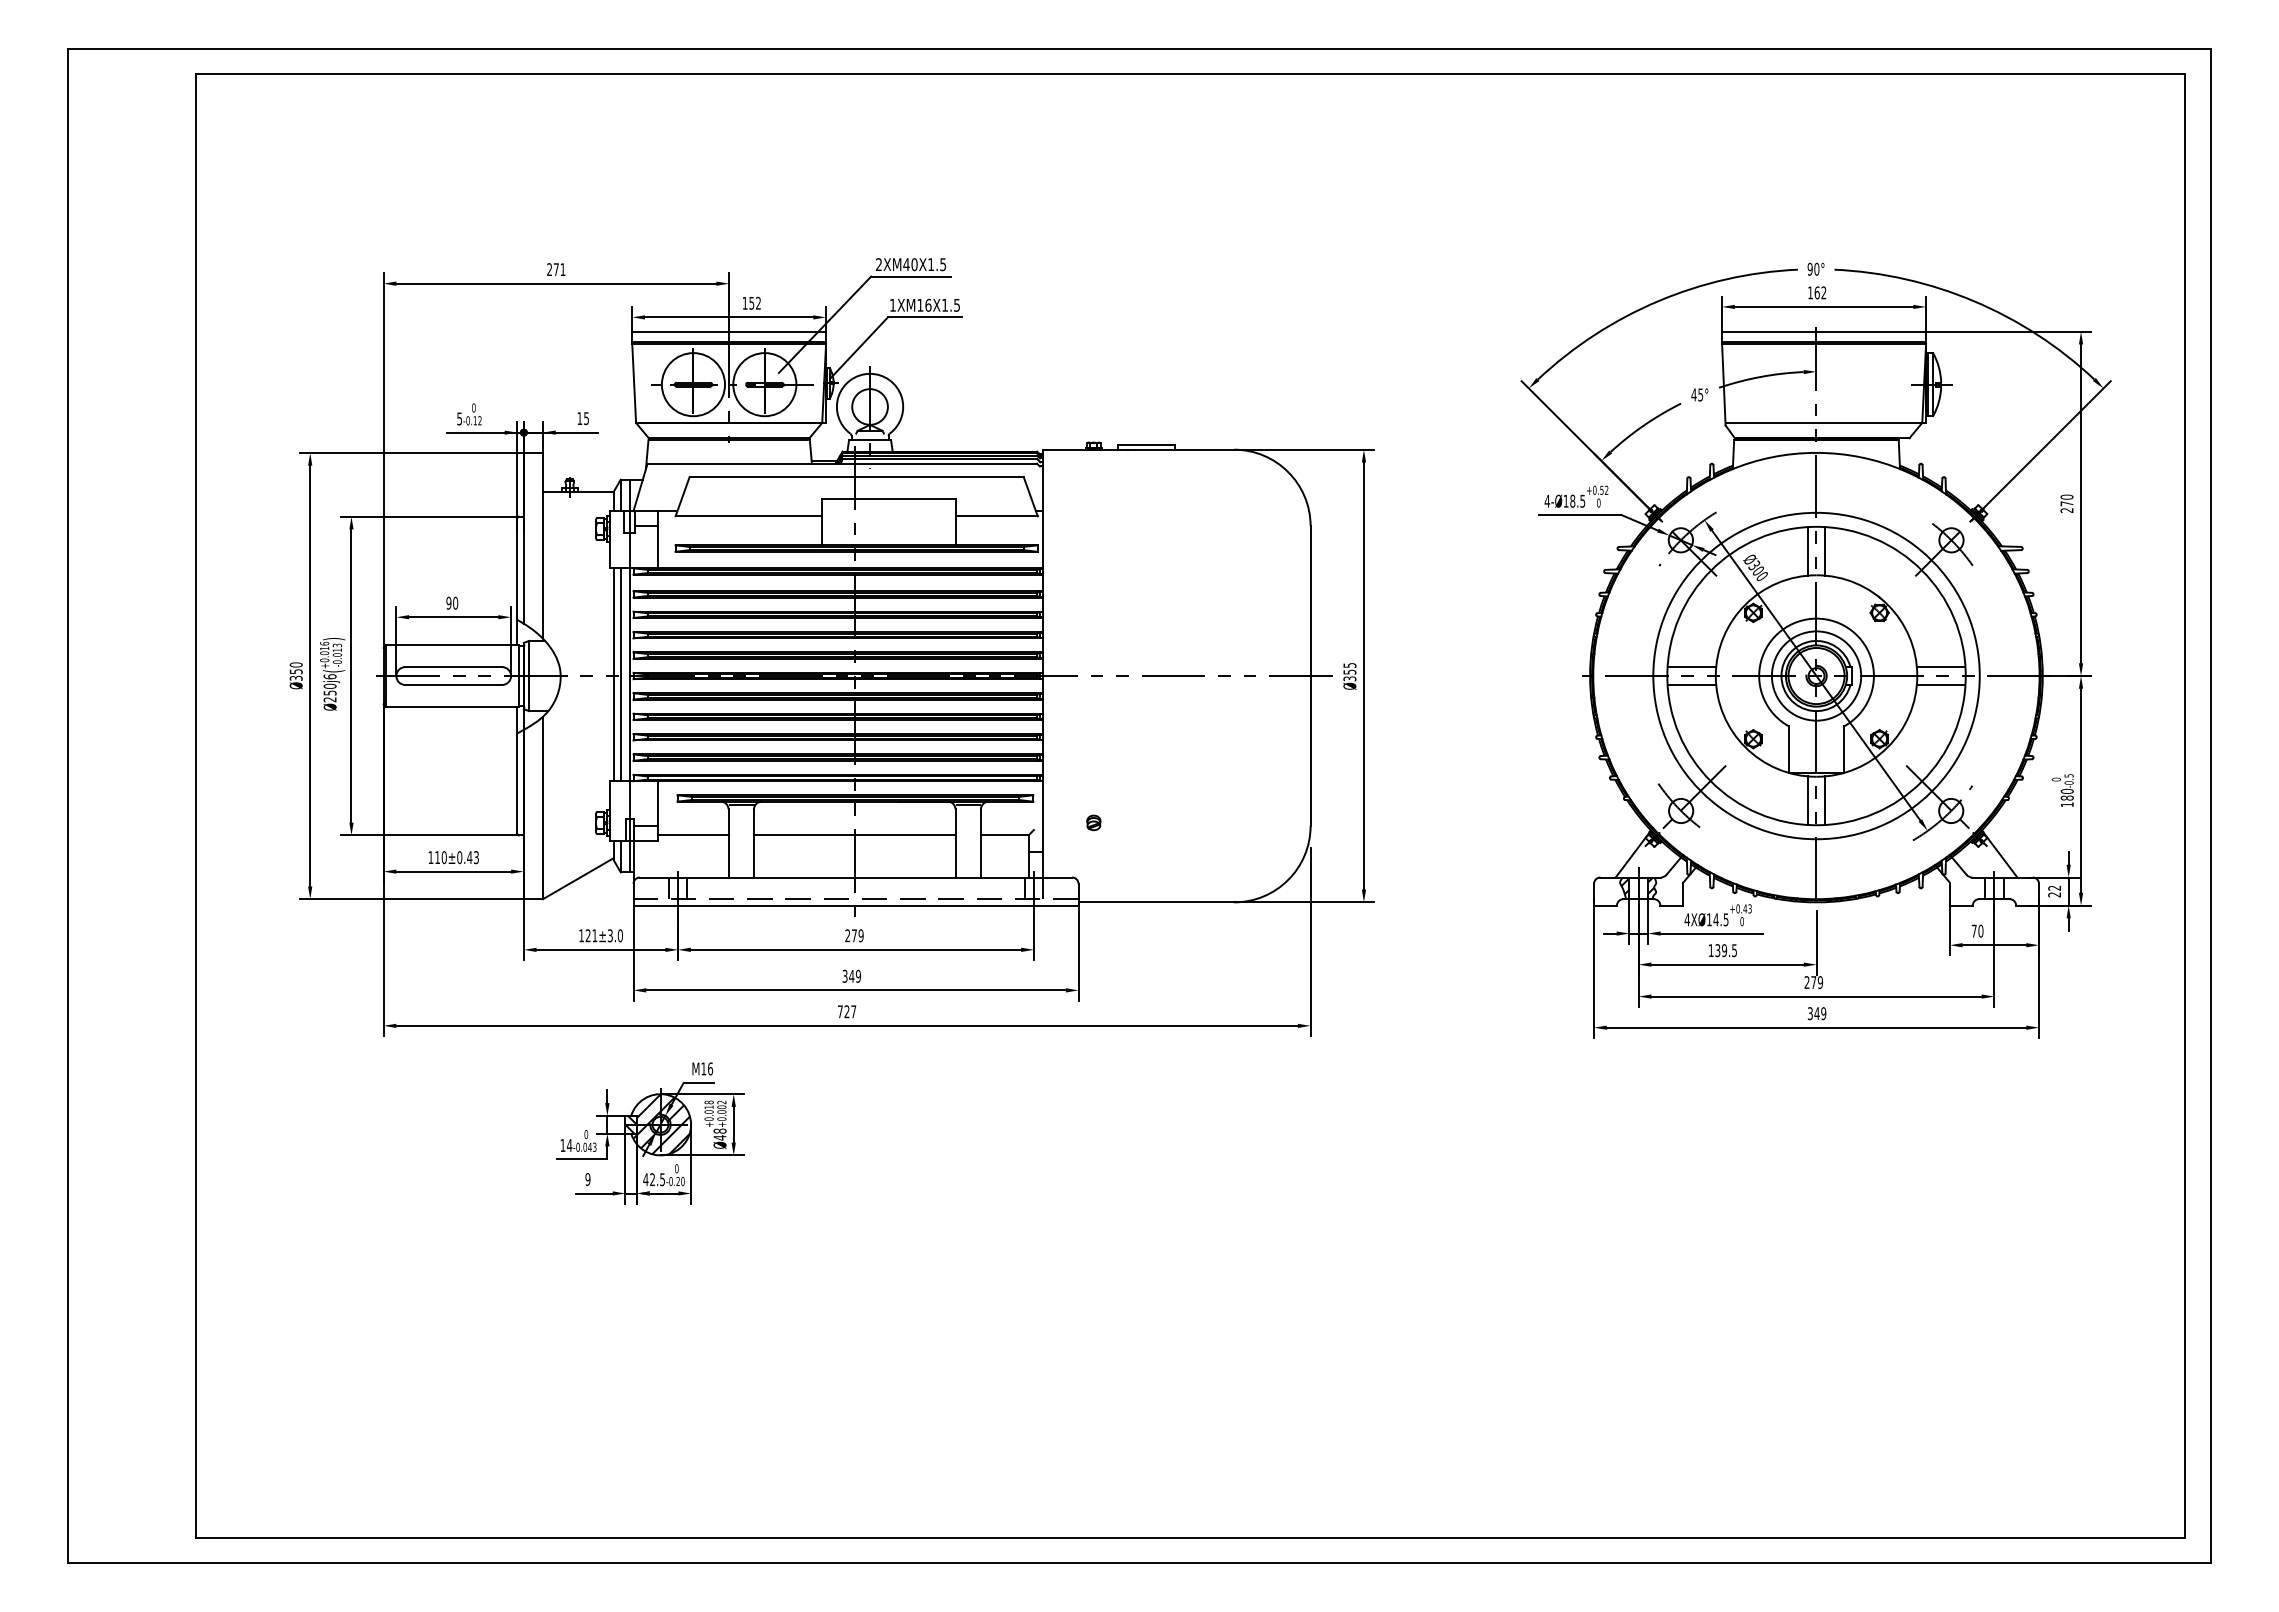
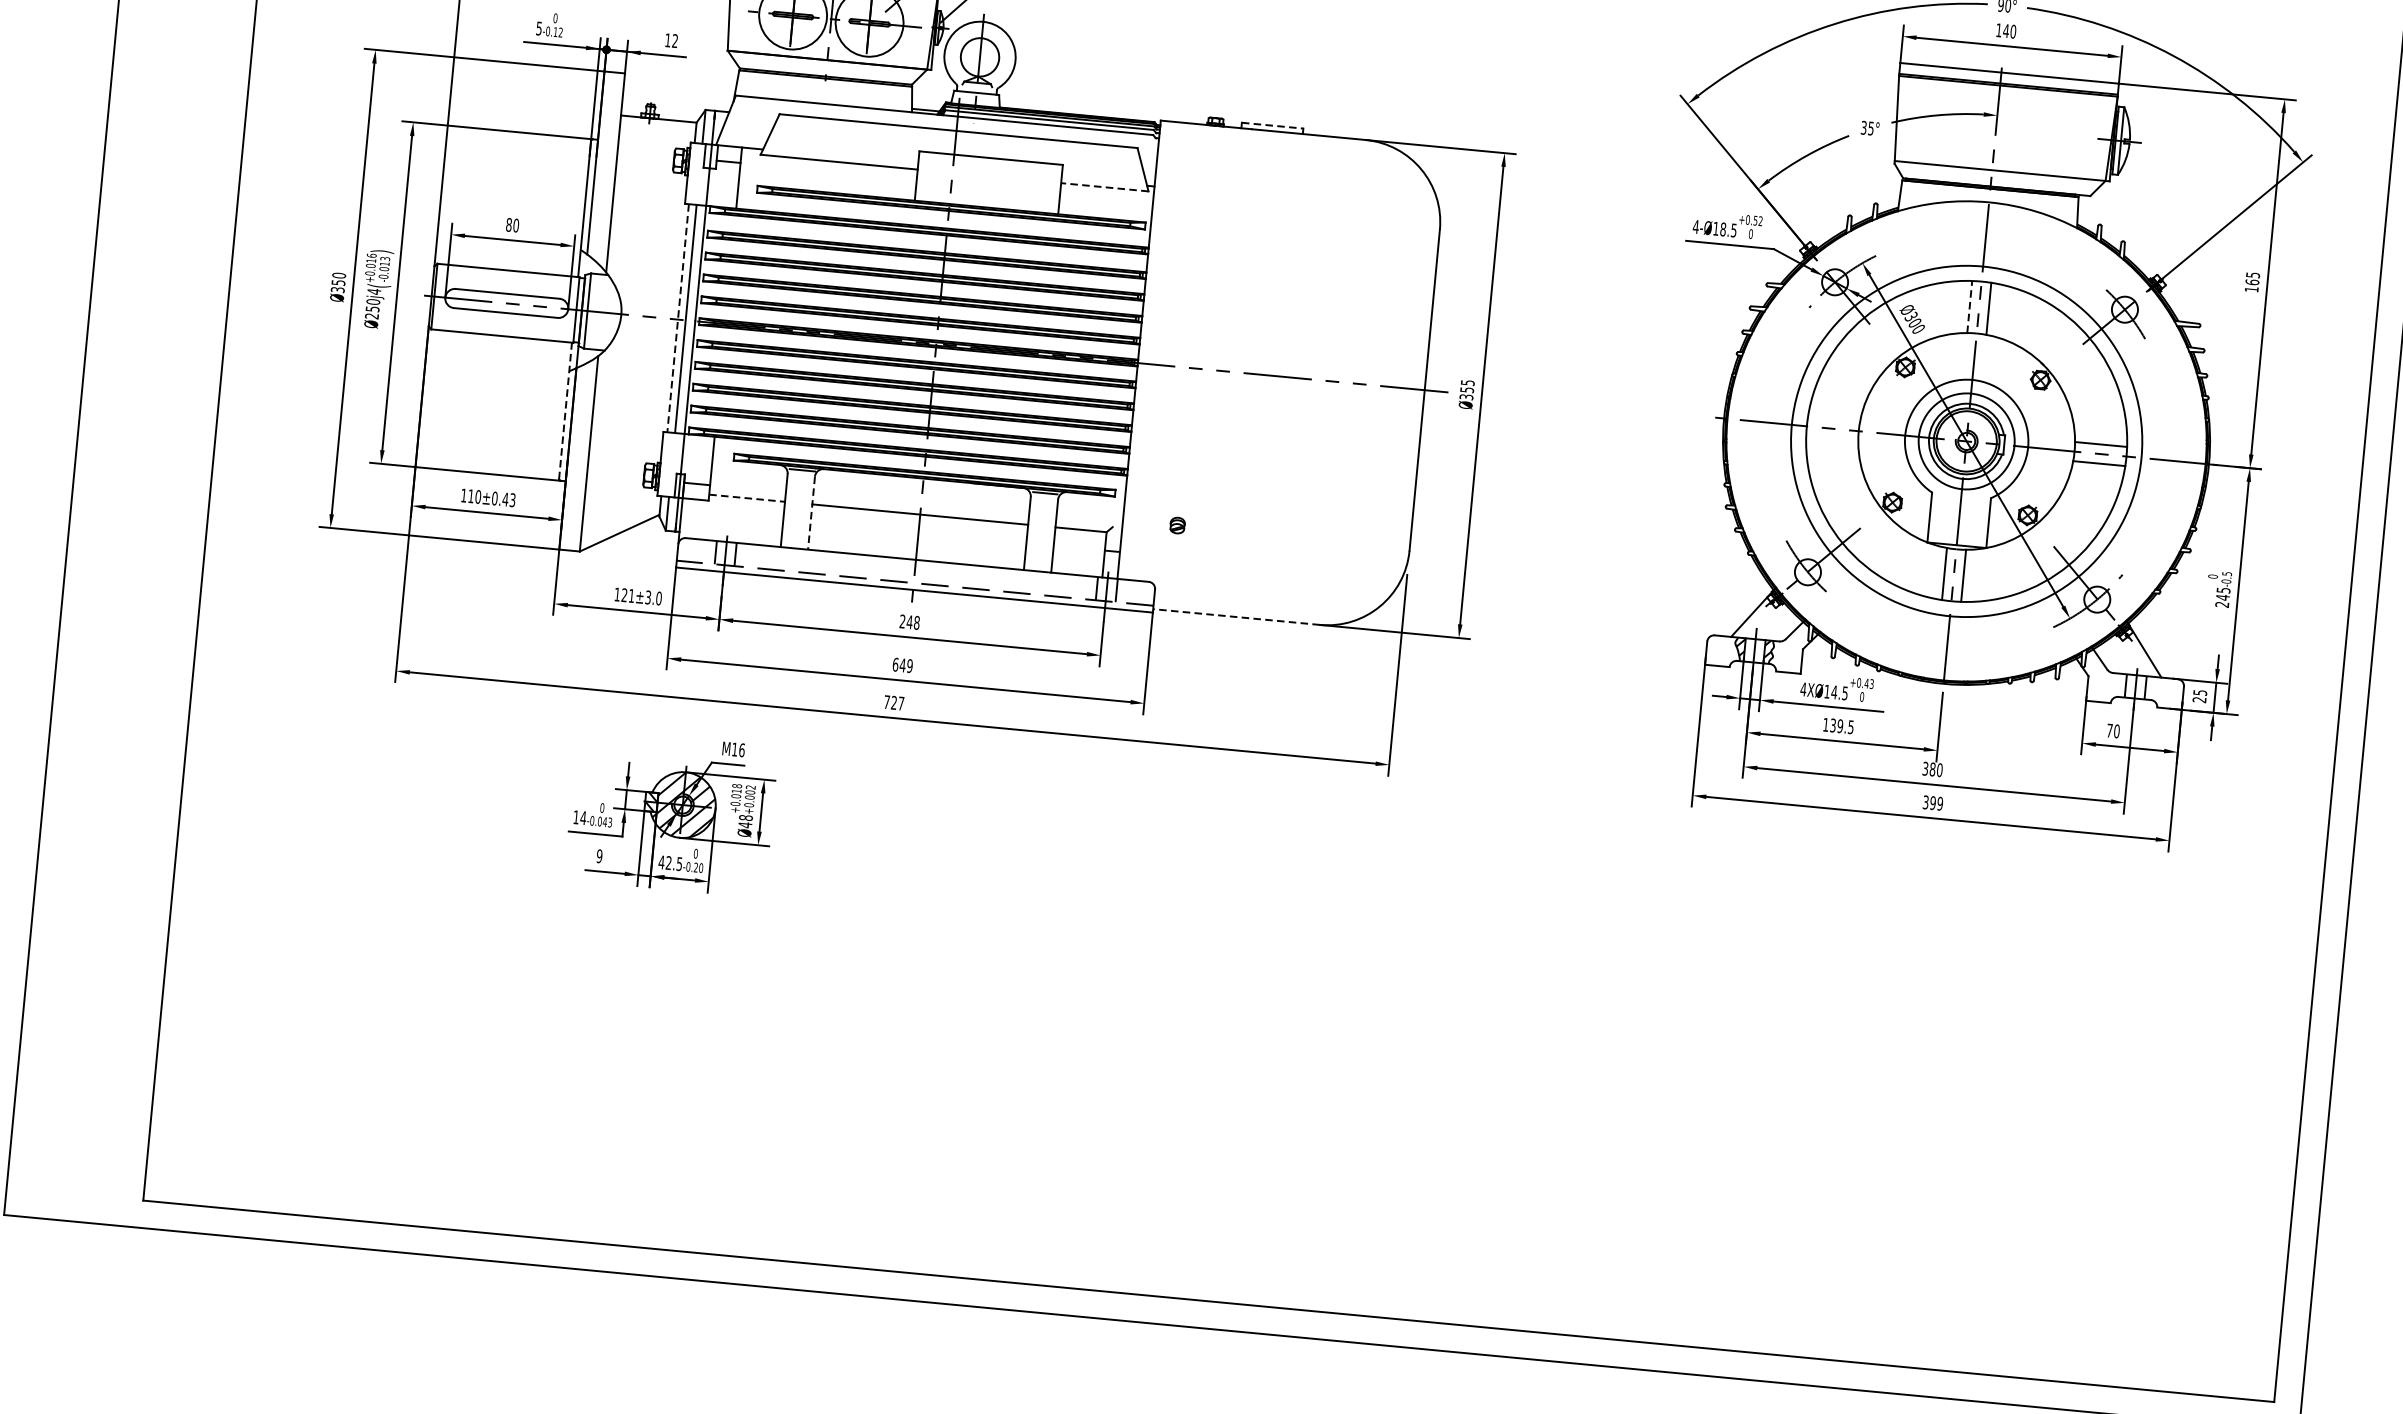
text: (1820, 292) -> (2009, 30), 162 -> 140
text: (1693, 394) -> (1863, 127), 45° -> 35°
text: (586, 418) -> (675, 40), 15 -> 12
line: (1146, 444) -> (1272, 125), solid -> dashed
text: (2066, 503) -> (2251, 281), 270 -> 165
line: (996, 516) -> (1104, 187), solid -> dashed
line: (1807, 550) -> (1969, 306), solid -> dashed
text: (448, 603) -> (508, 225), 90 -> 80
line: (1691, 667) -> (1833, 419), removed
line: (613, 675) -> (677, 319), solid -> dashed
text: (329, 676) -> (373, 291), j6 -> j4
line: (1691, 684) -> (1831, 437), removed
line: (517, 770) -> (565, 411), solid -> dashed
text: (2066, 797) -> (2222, 596), 180 -> 245
line: (693, 835) -> (747, 498), solid -> dashed
line: (754, 843) -> (812, 513), solid -> dashed
text: (2054, 887) -> (2200, 692), 22 -> 25
line: (1156, 902) -> (1236, 617), solid -> dashed
text: (857, 935) -> (913, 622), 279 -> 248
text: (844, 975) -> (895, 663), 349 -> 649
text: (1813, 982) -> (1932, 769), 279 -> 380
text: (1816, 1013) -> (1932, 802), 349 -> 399

